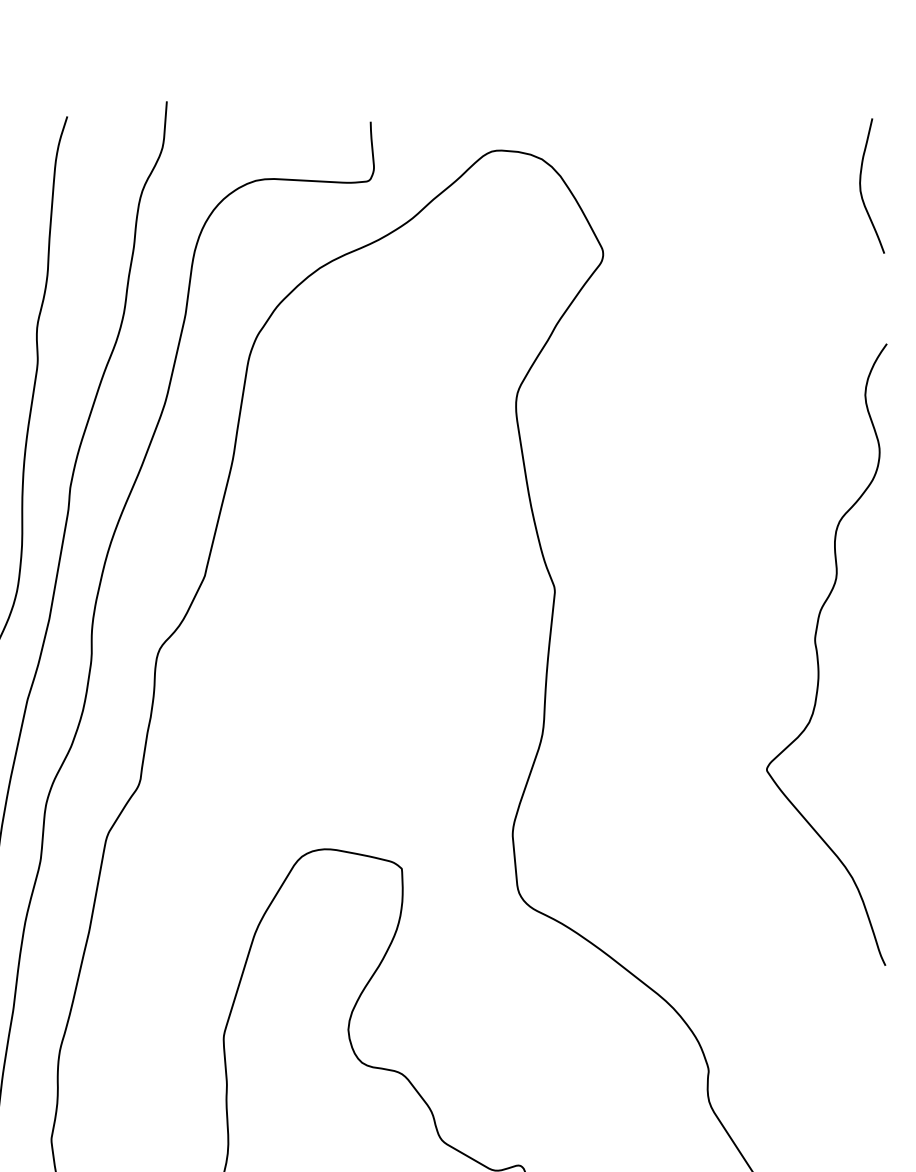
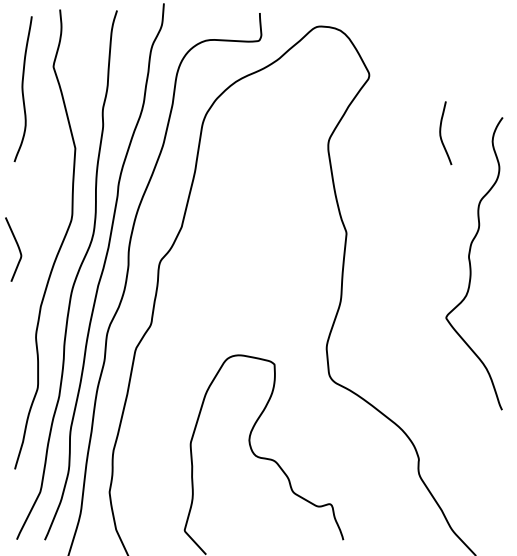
curve: (862, 186) -> (441, 133), moved

